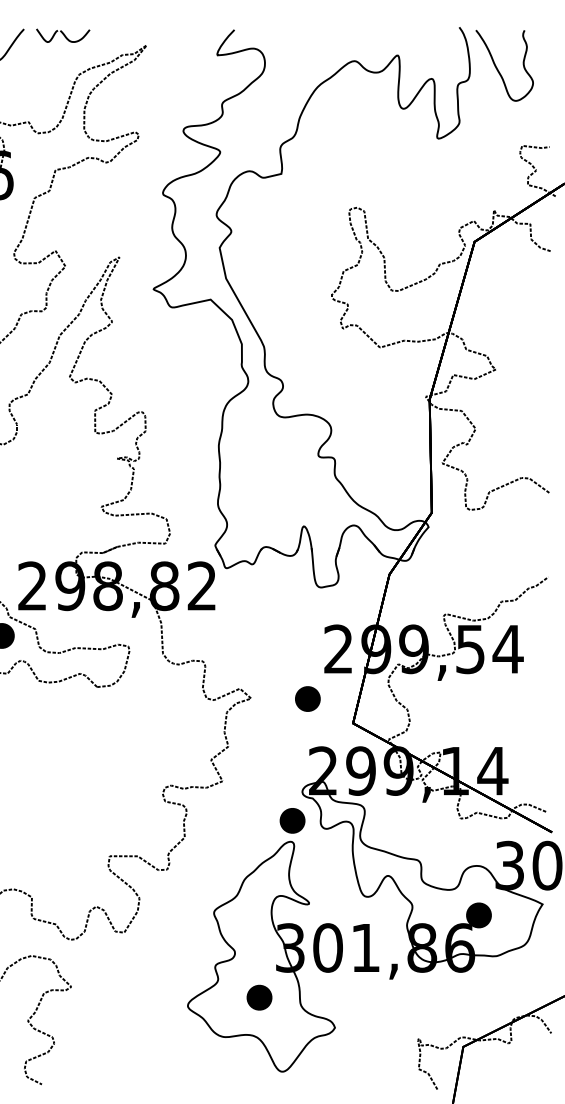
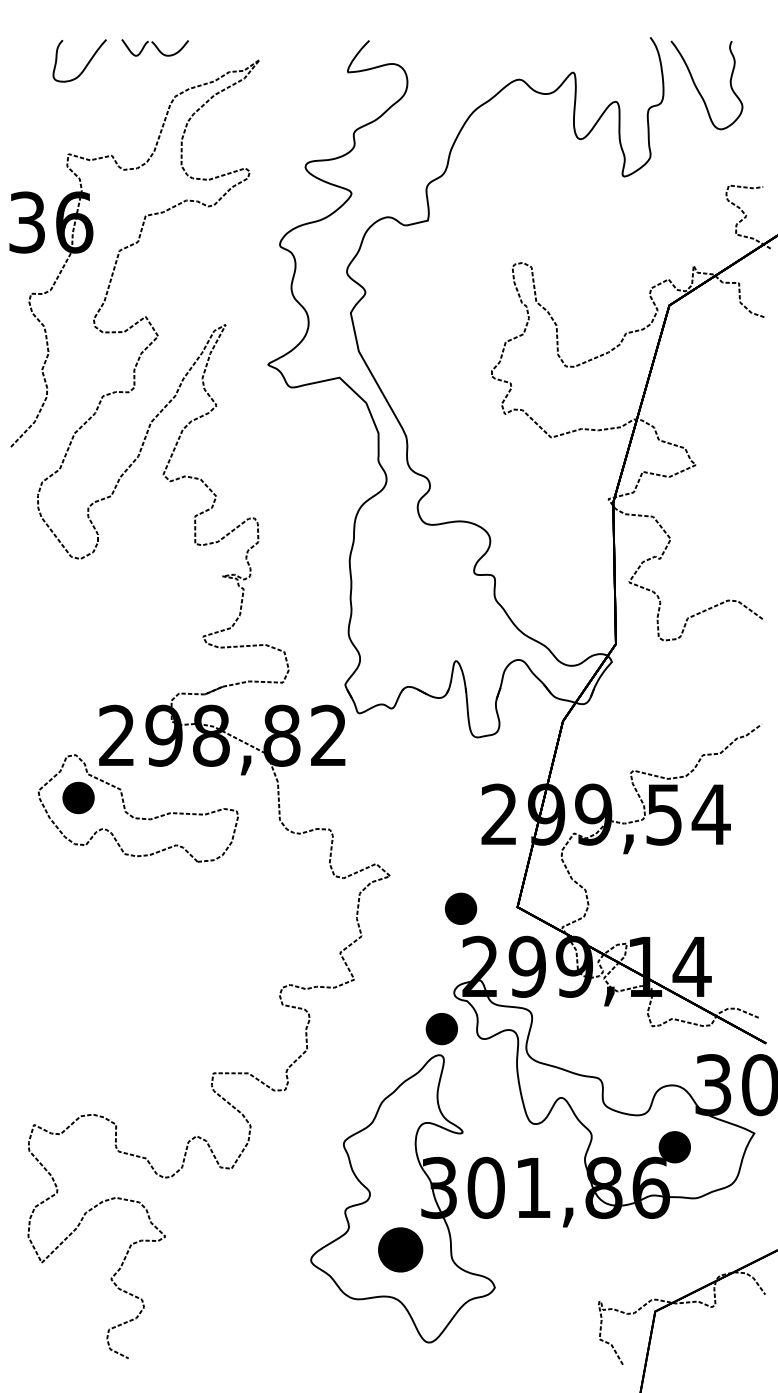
part: (308, 698) -> (461, 908), moved
part: (259, 998) -> (400, 1250), size x1.4

